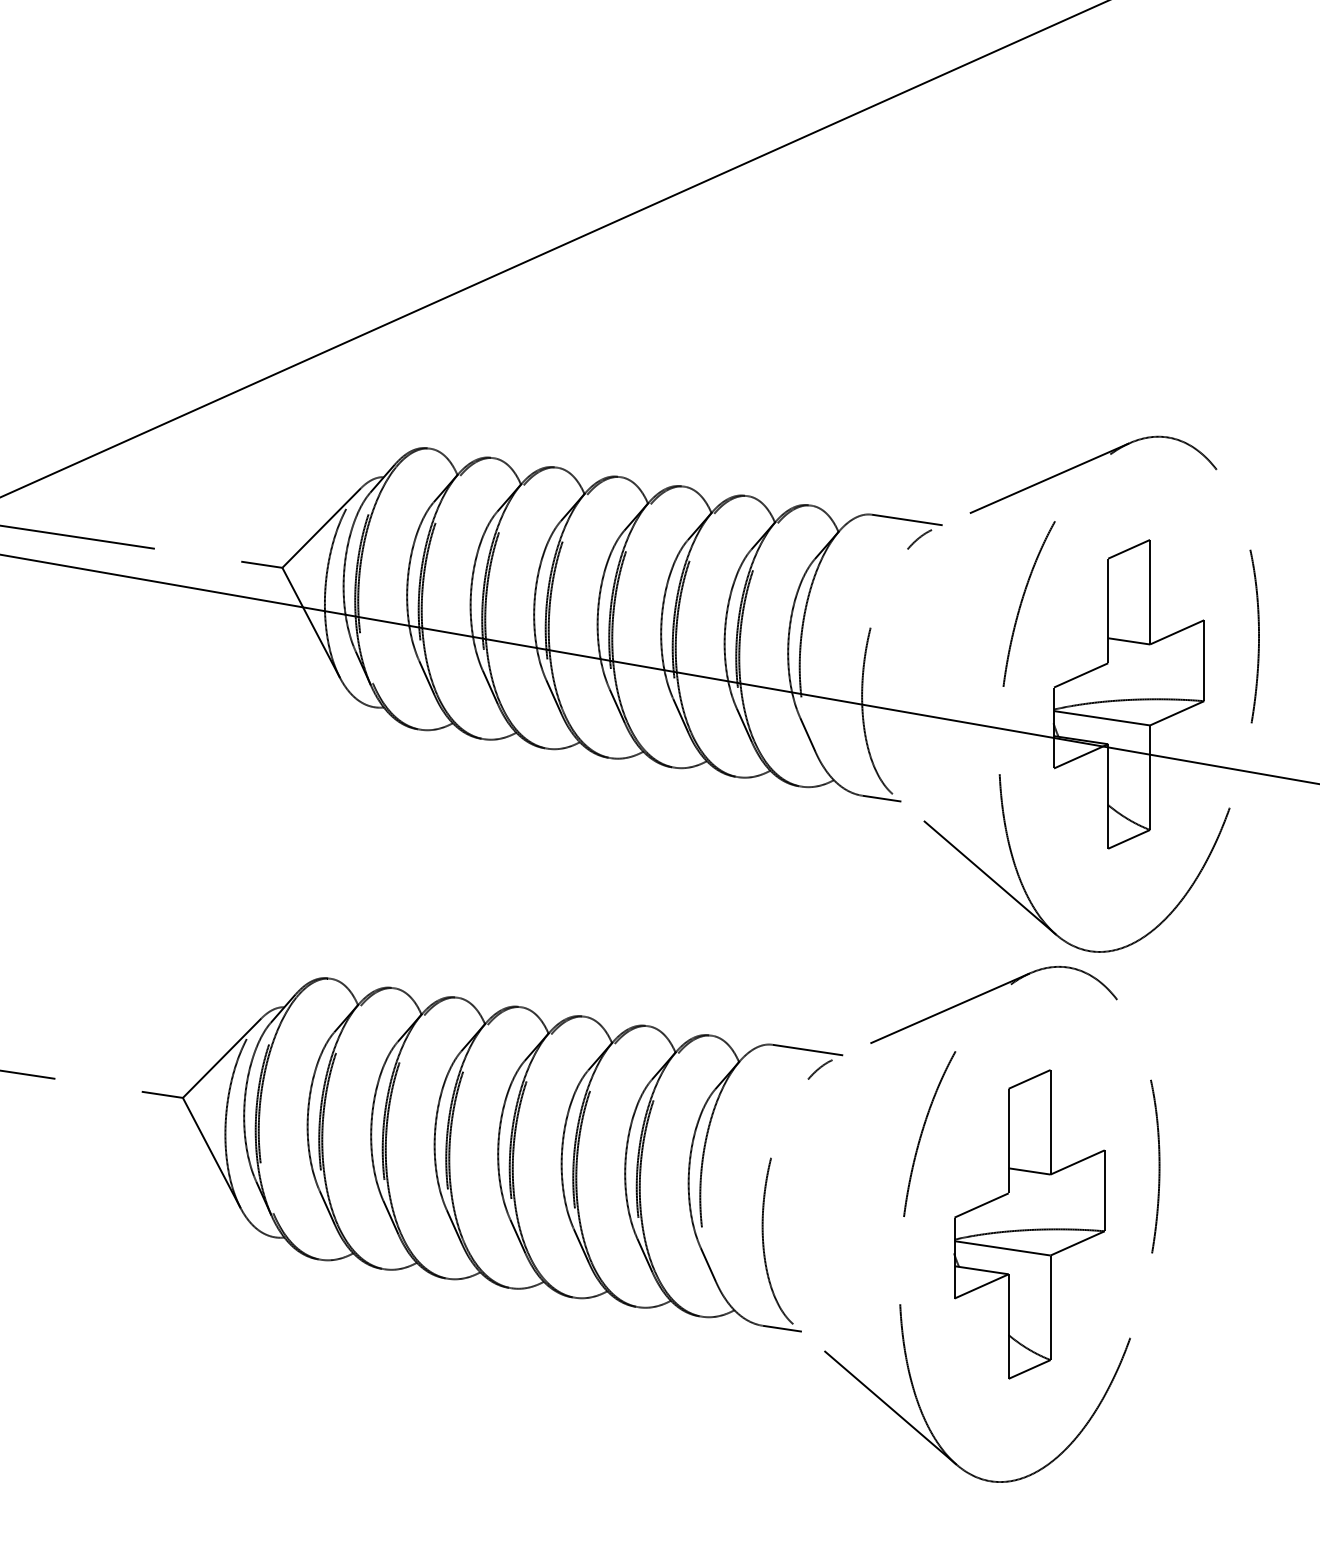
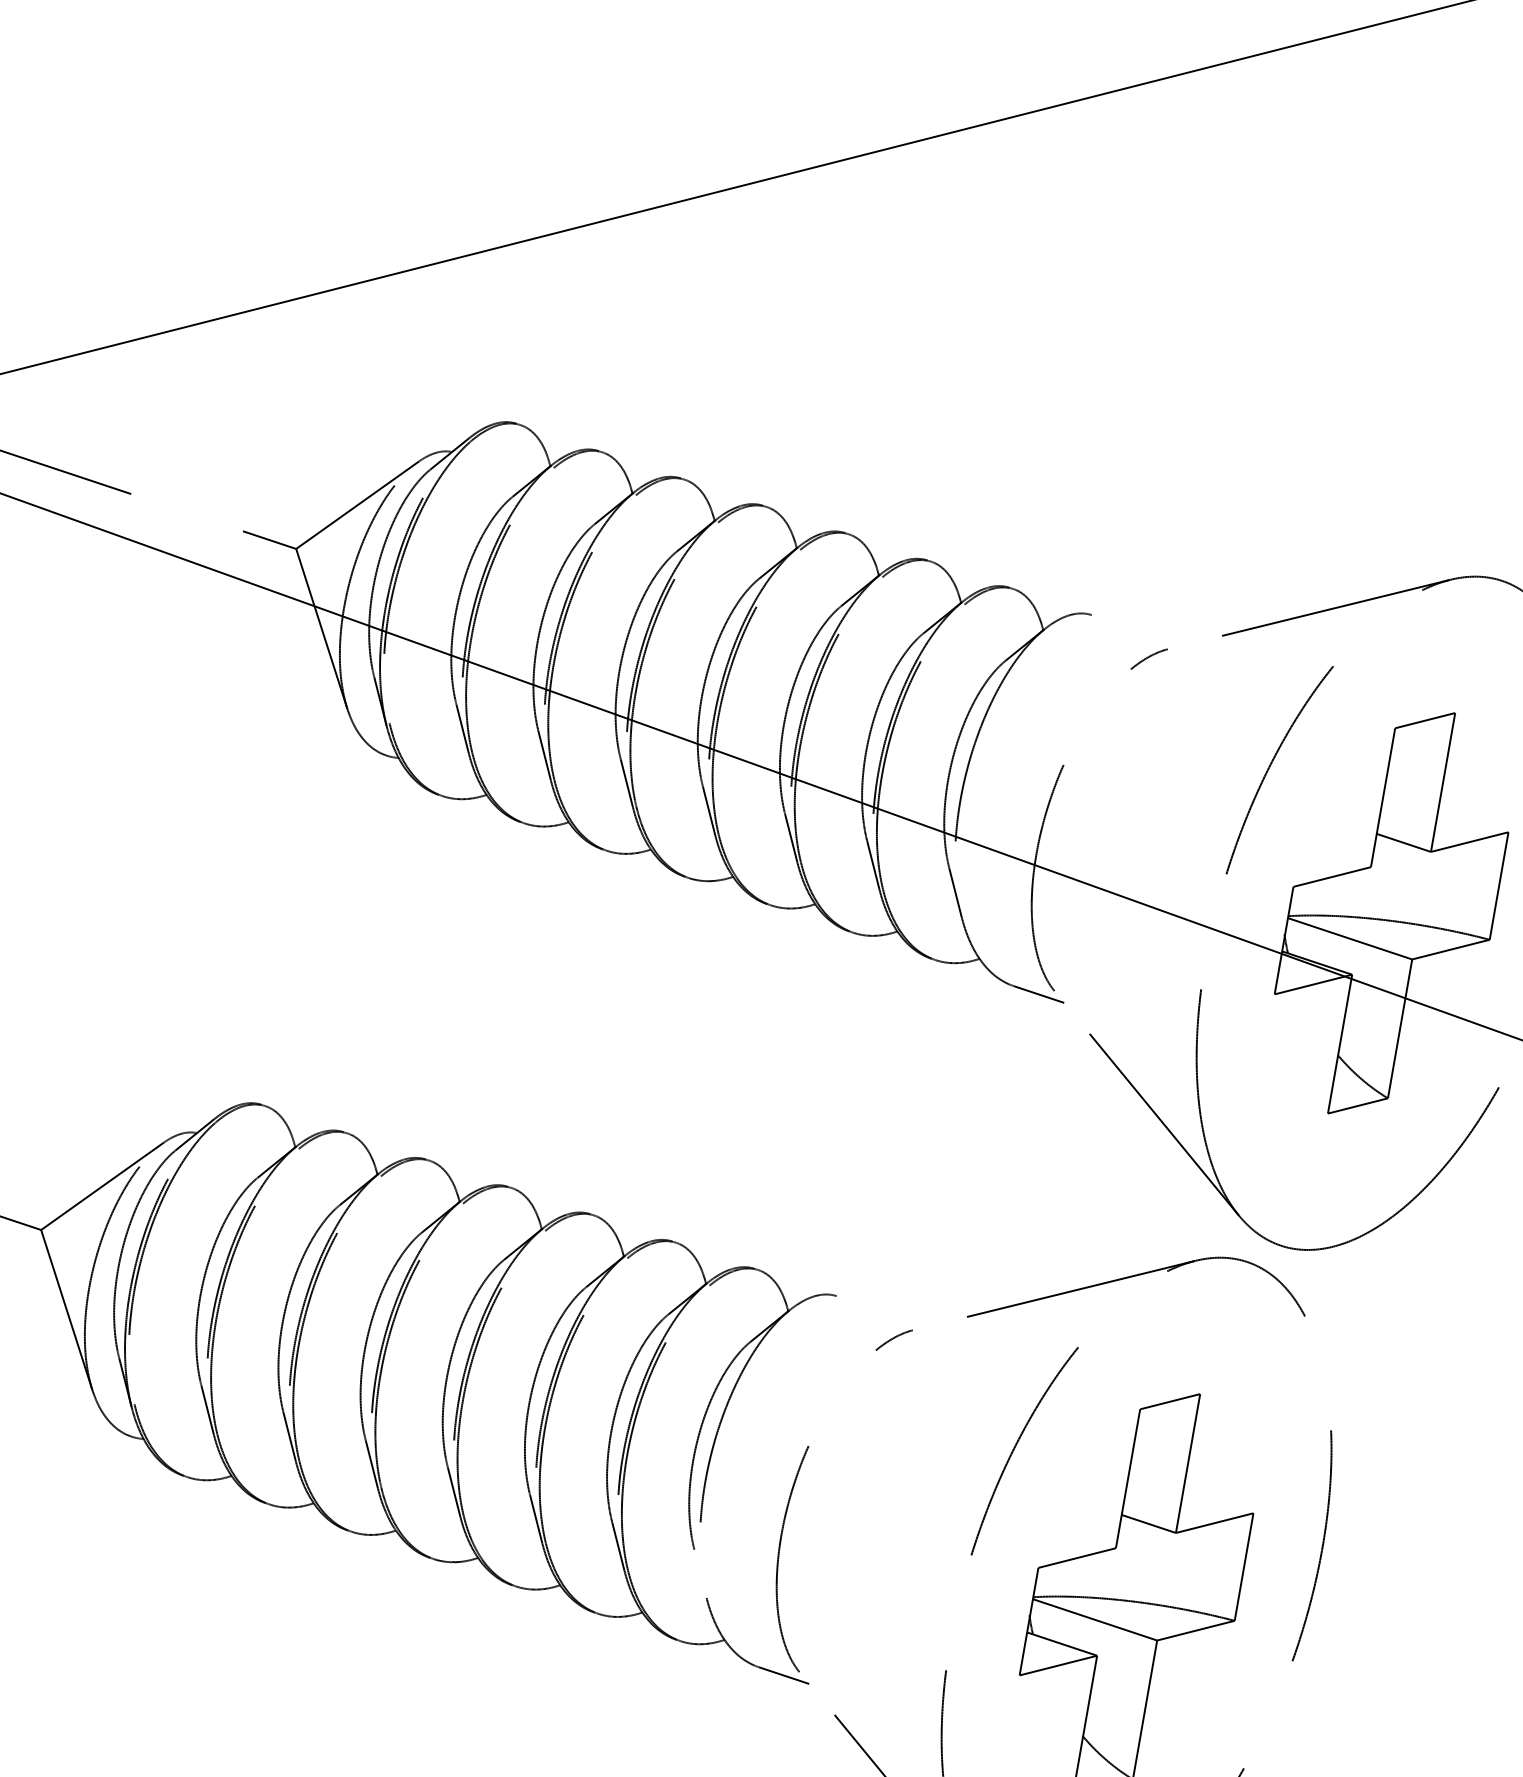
line: (907, 519) -> (1137, 629), removed
line: (807, 1049) -> (882, 1310), removed
line: (708, 1264) -> (700, 1573), removed

